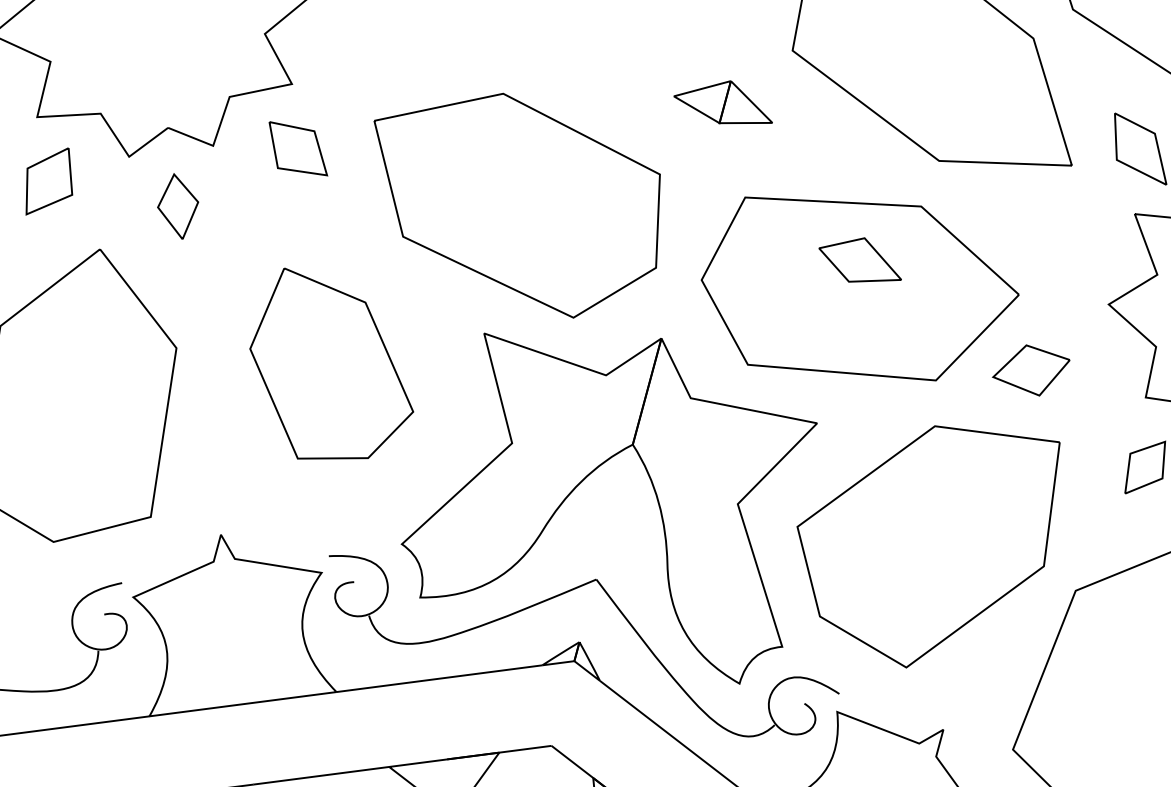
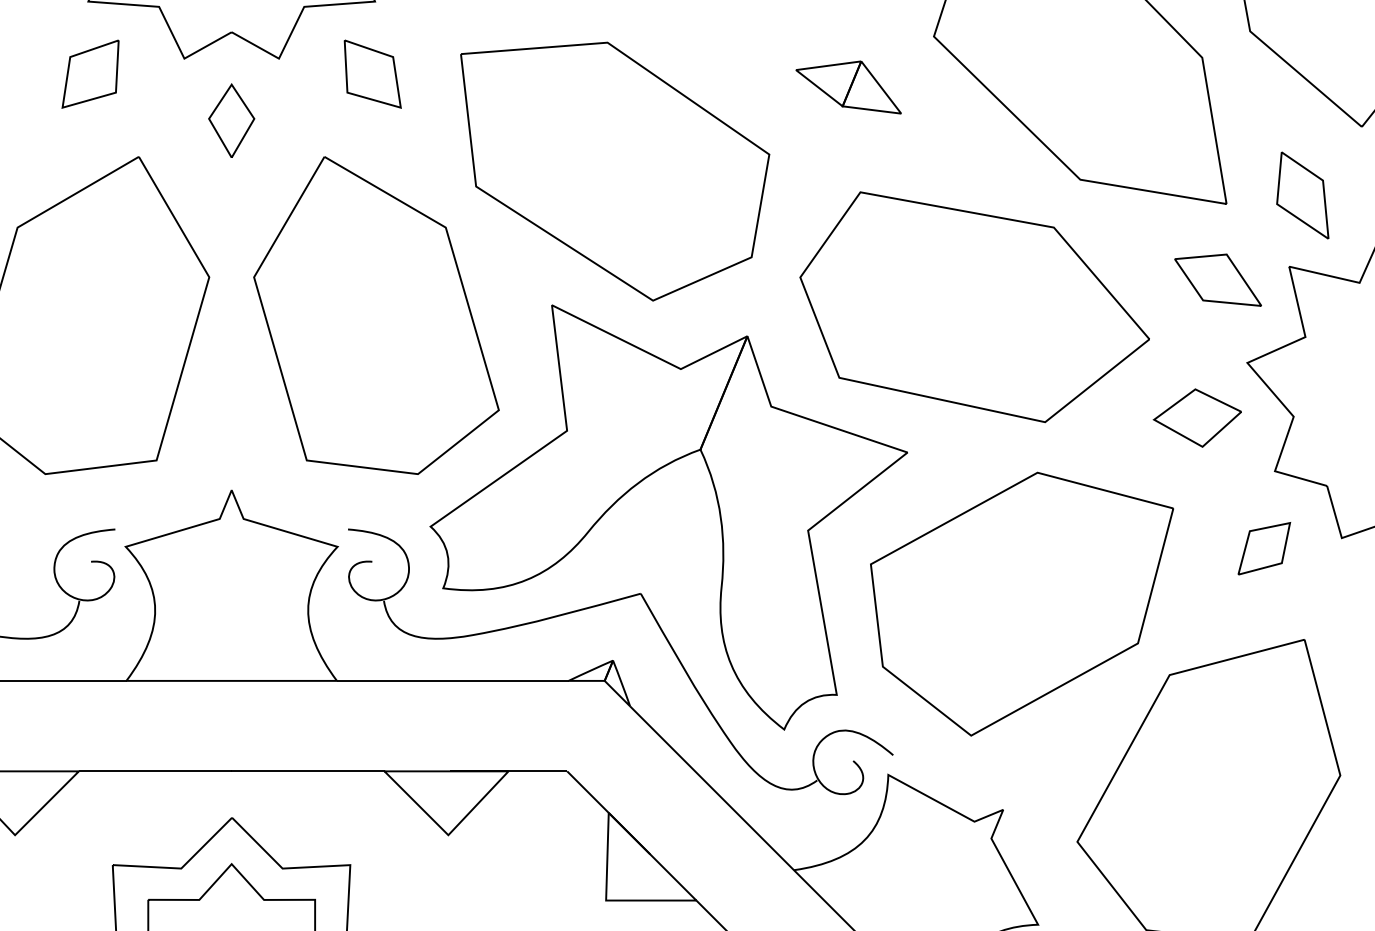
part: (859, 261) -> (1217, 279), moved
part: (329, 362) -> (376, 315), size x1.43
part: (1030, 370) -> (1196, 417), moved

